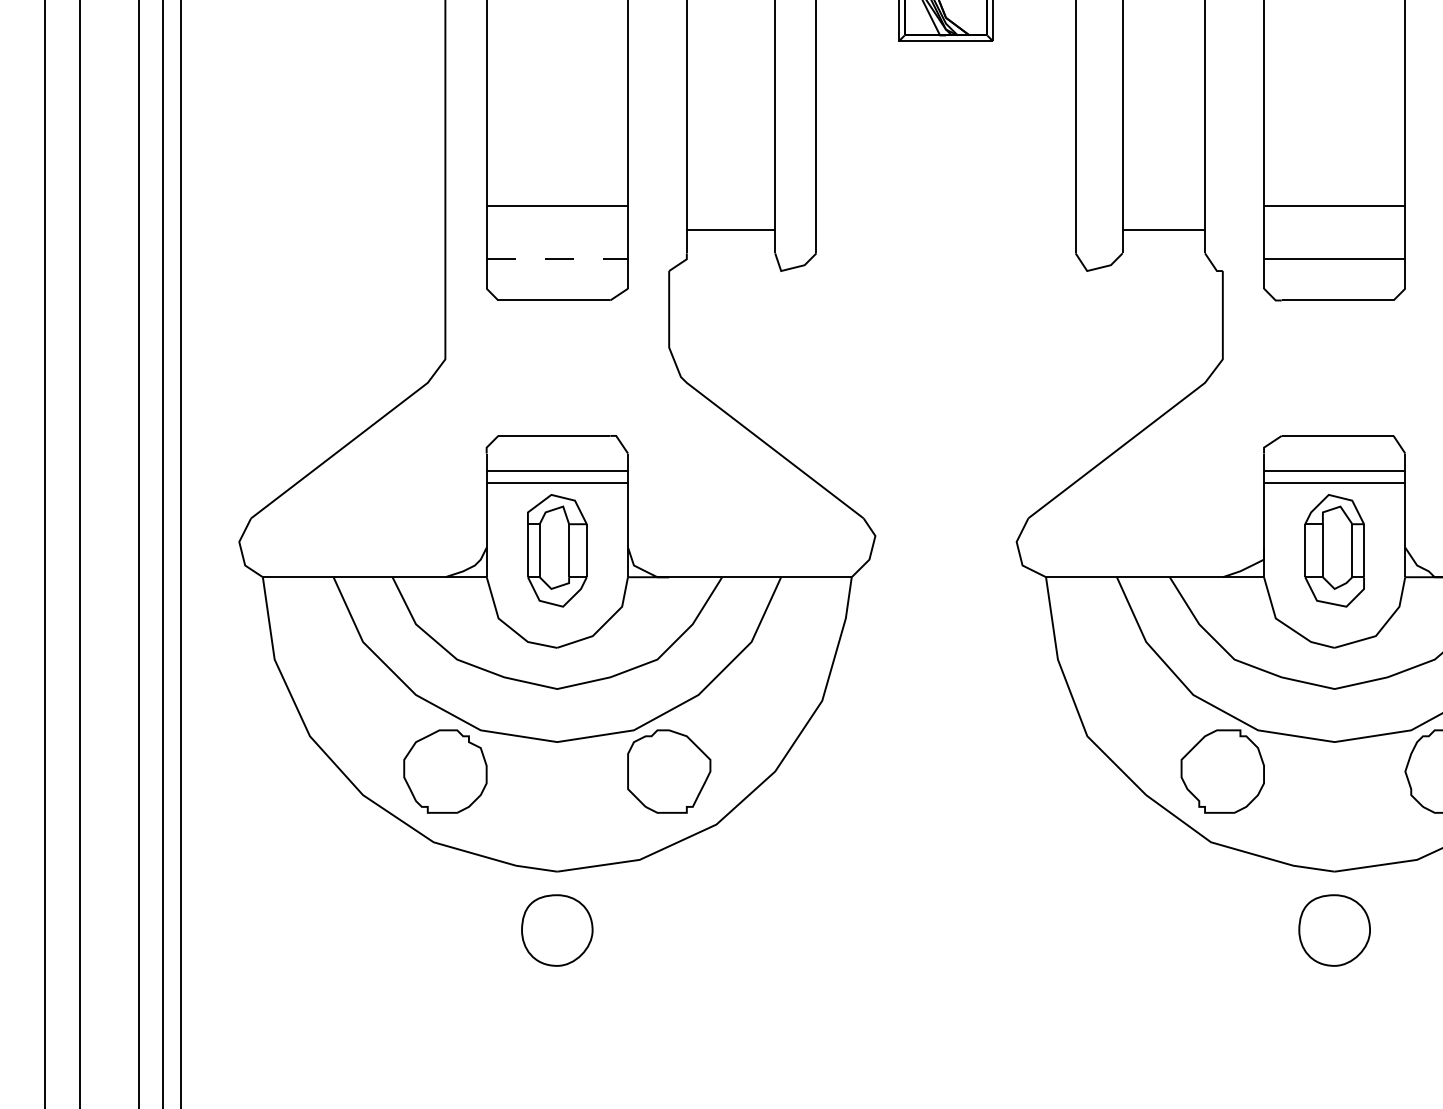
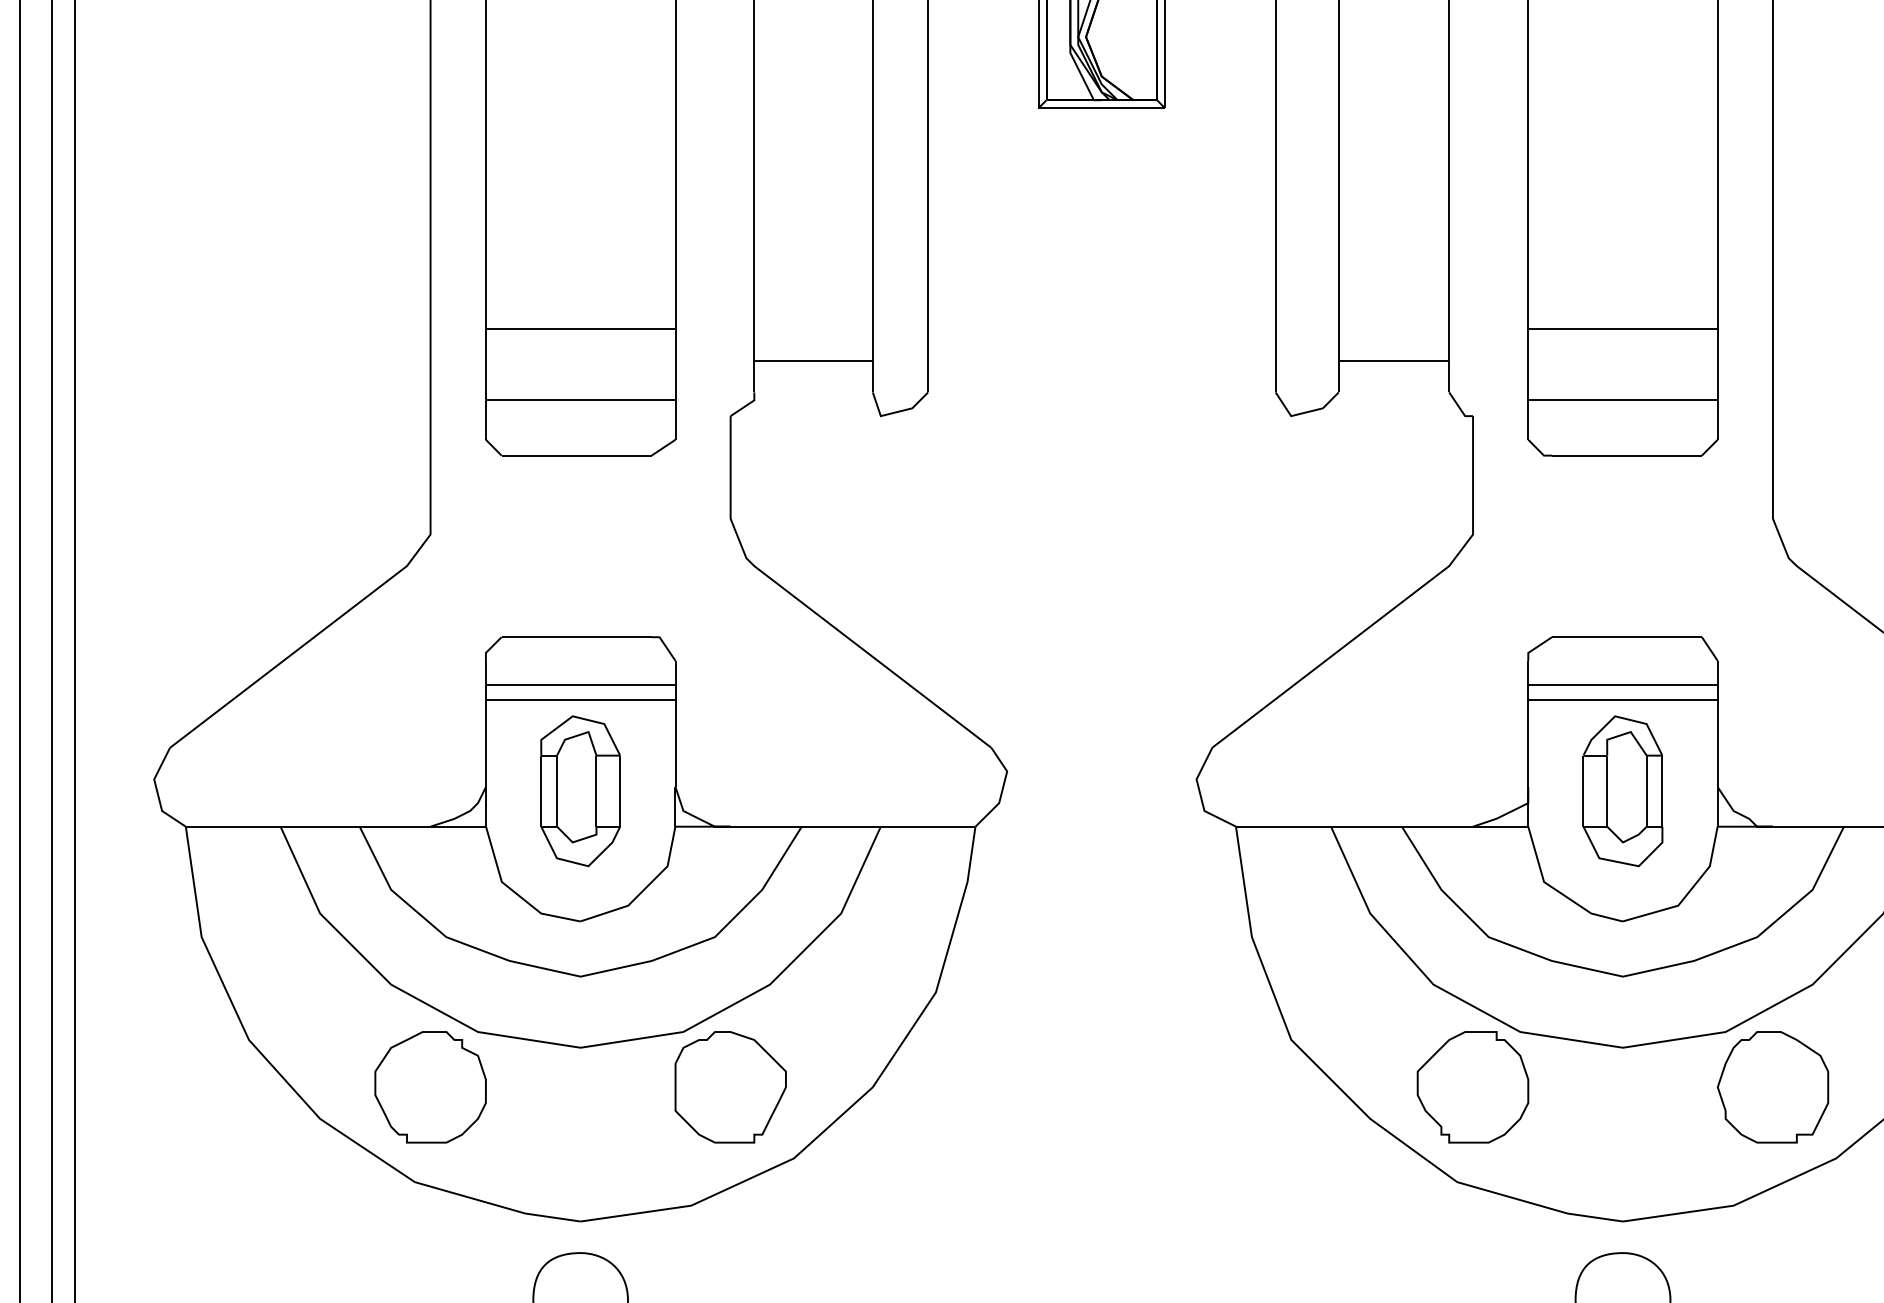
line: (557, 259) -> (580, 400), dashed -> solid

